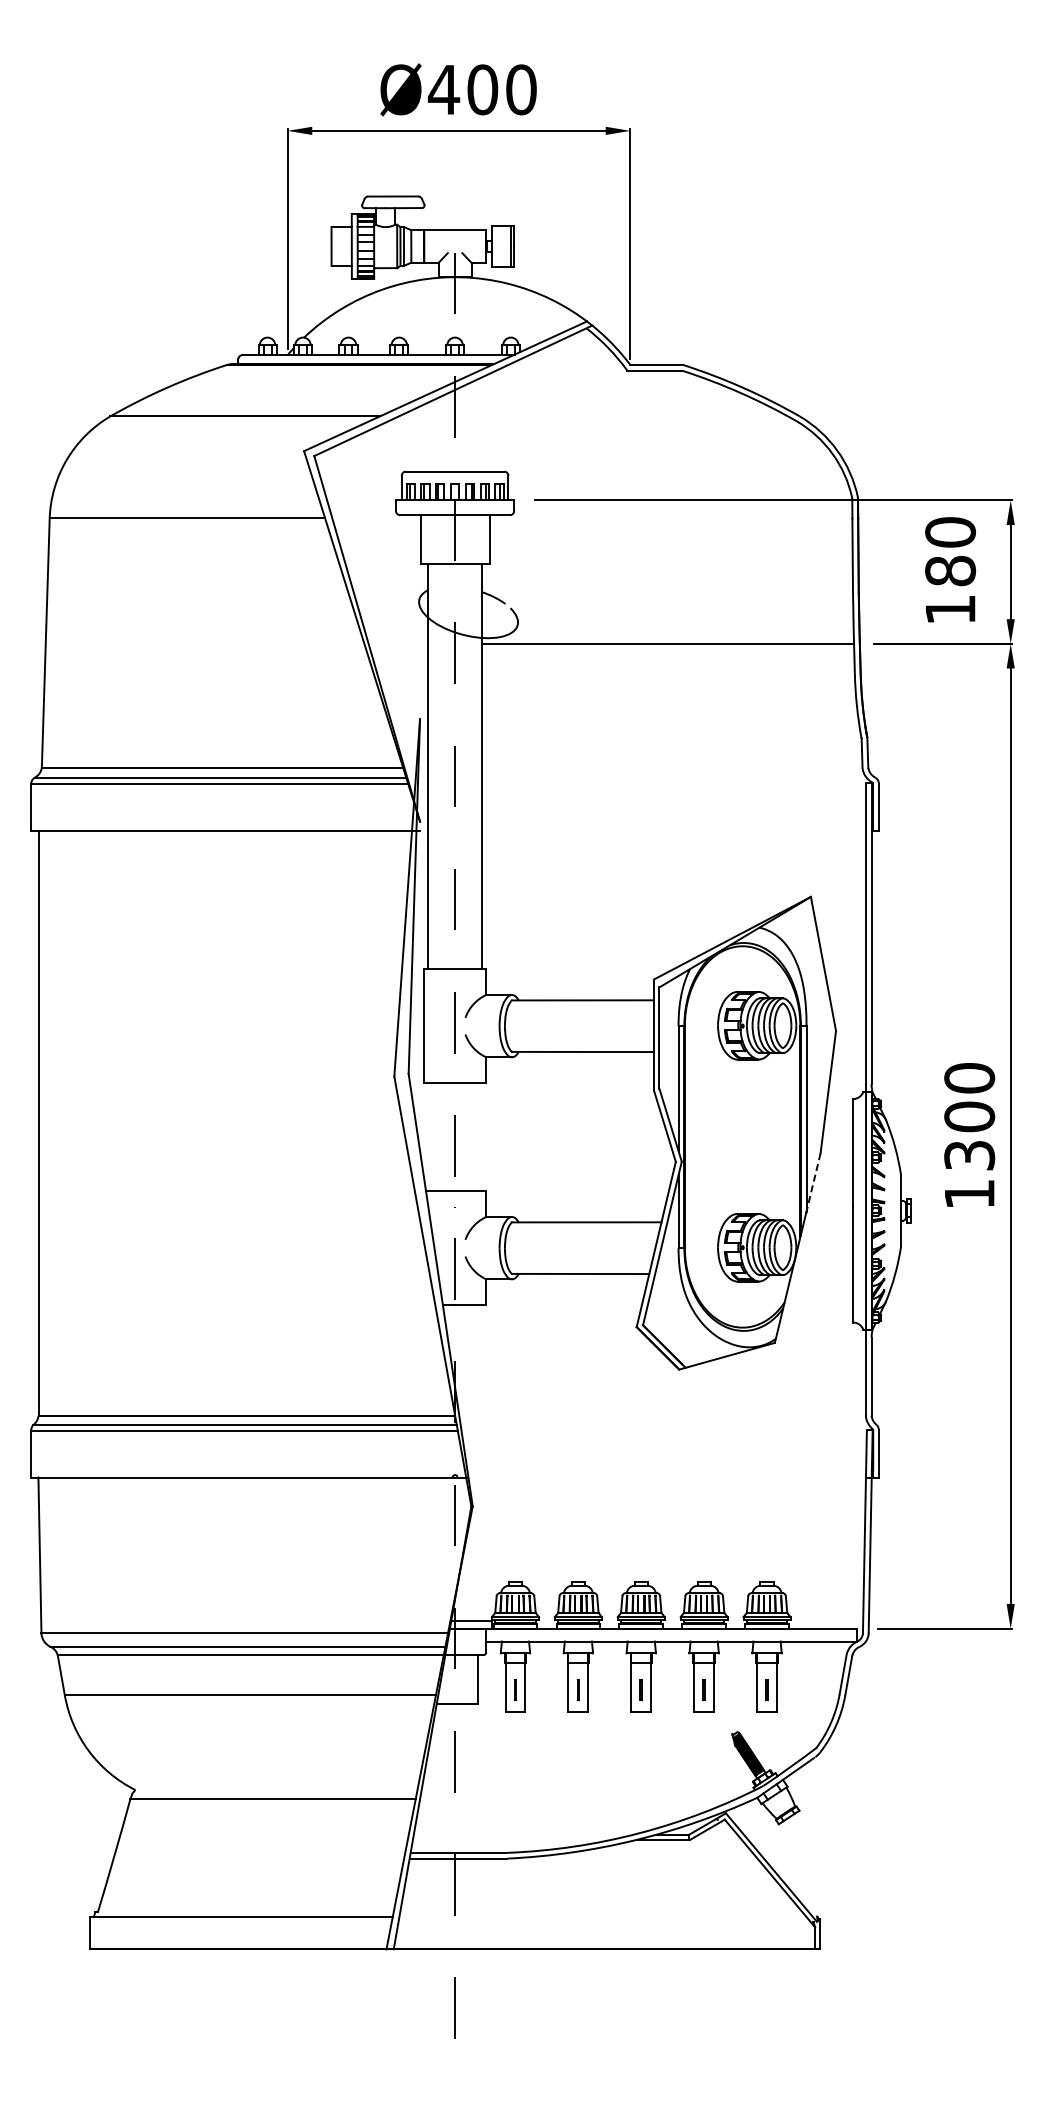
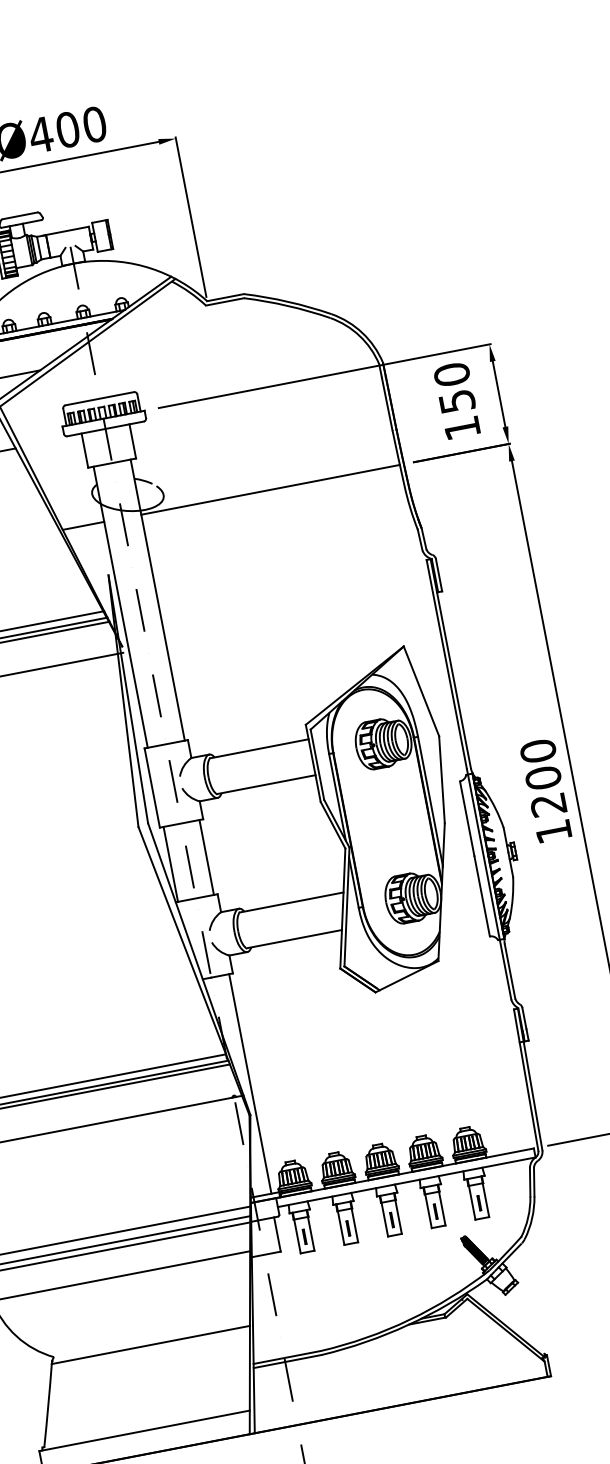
text: (950, 570) -> (457, 401), 180 -> 150
line: (398, 643) -> (83, 525), added
line: (429, 1137) -> (171, 864), added
line: (480, 1137) -> (206, 857), added
text: (969, 1155) -> (548, 804), 1300 -> 1200
line: (813, 1184) -> (444, 845), dashed -> solid
line: (480, 1463) -> (250, 1084), added

